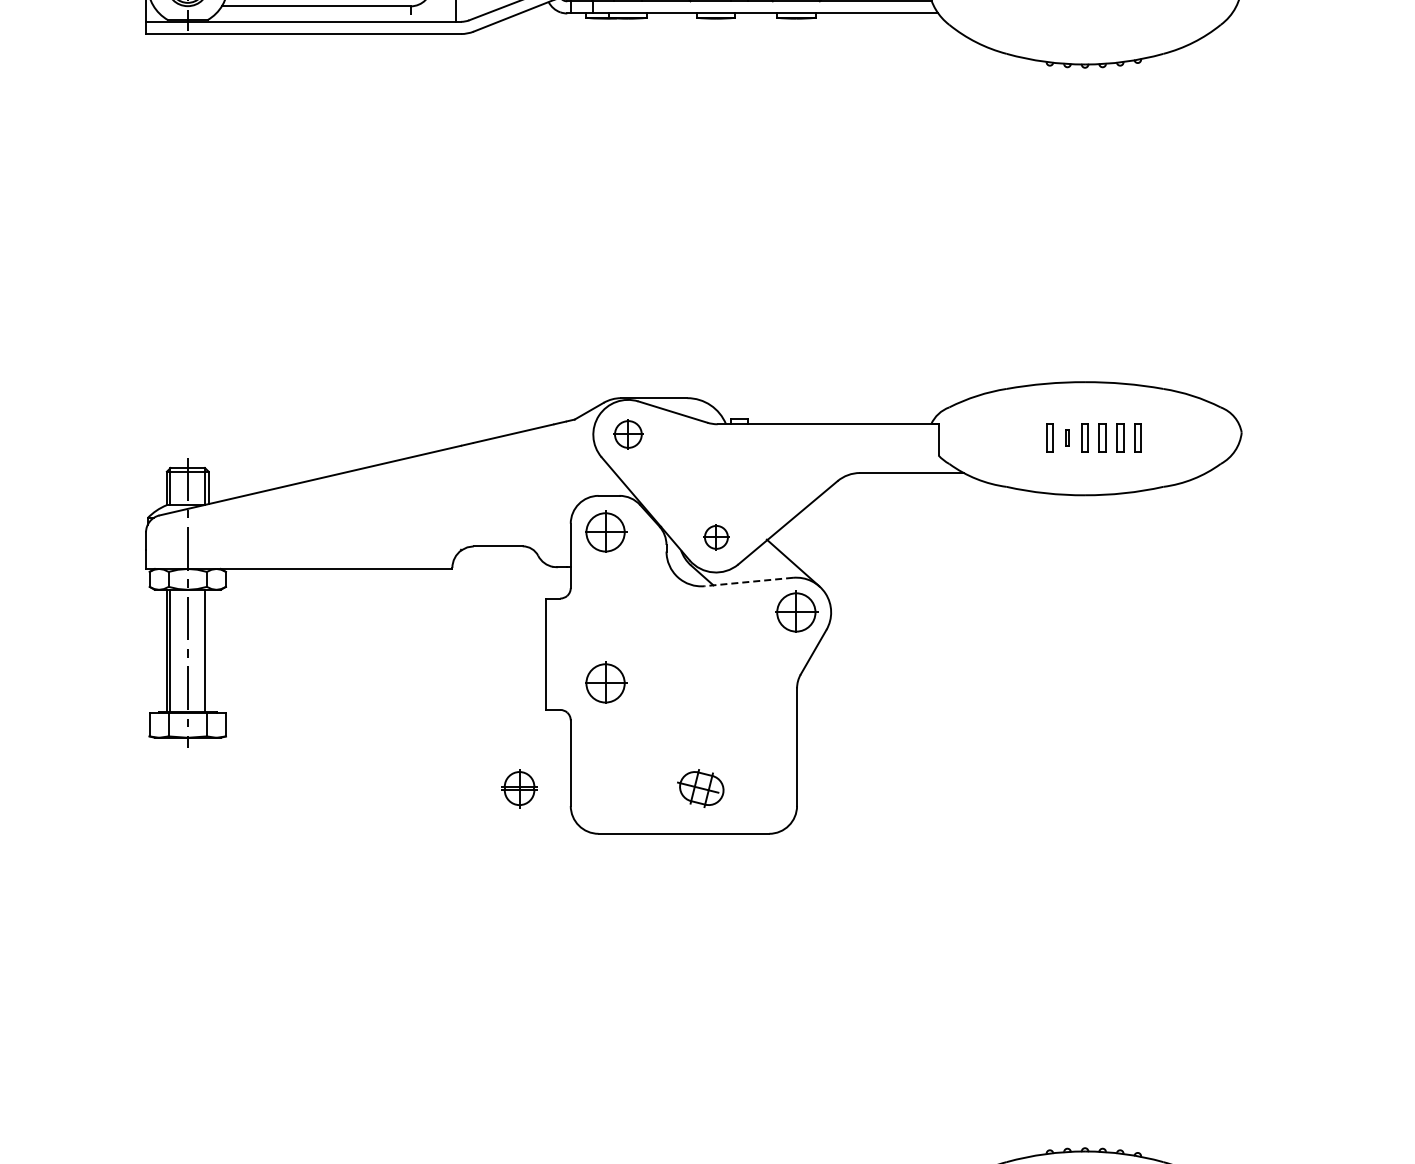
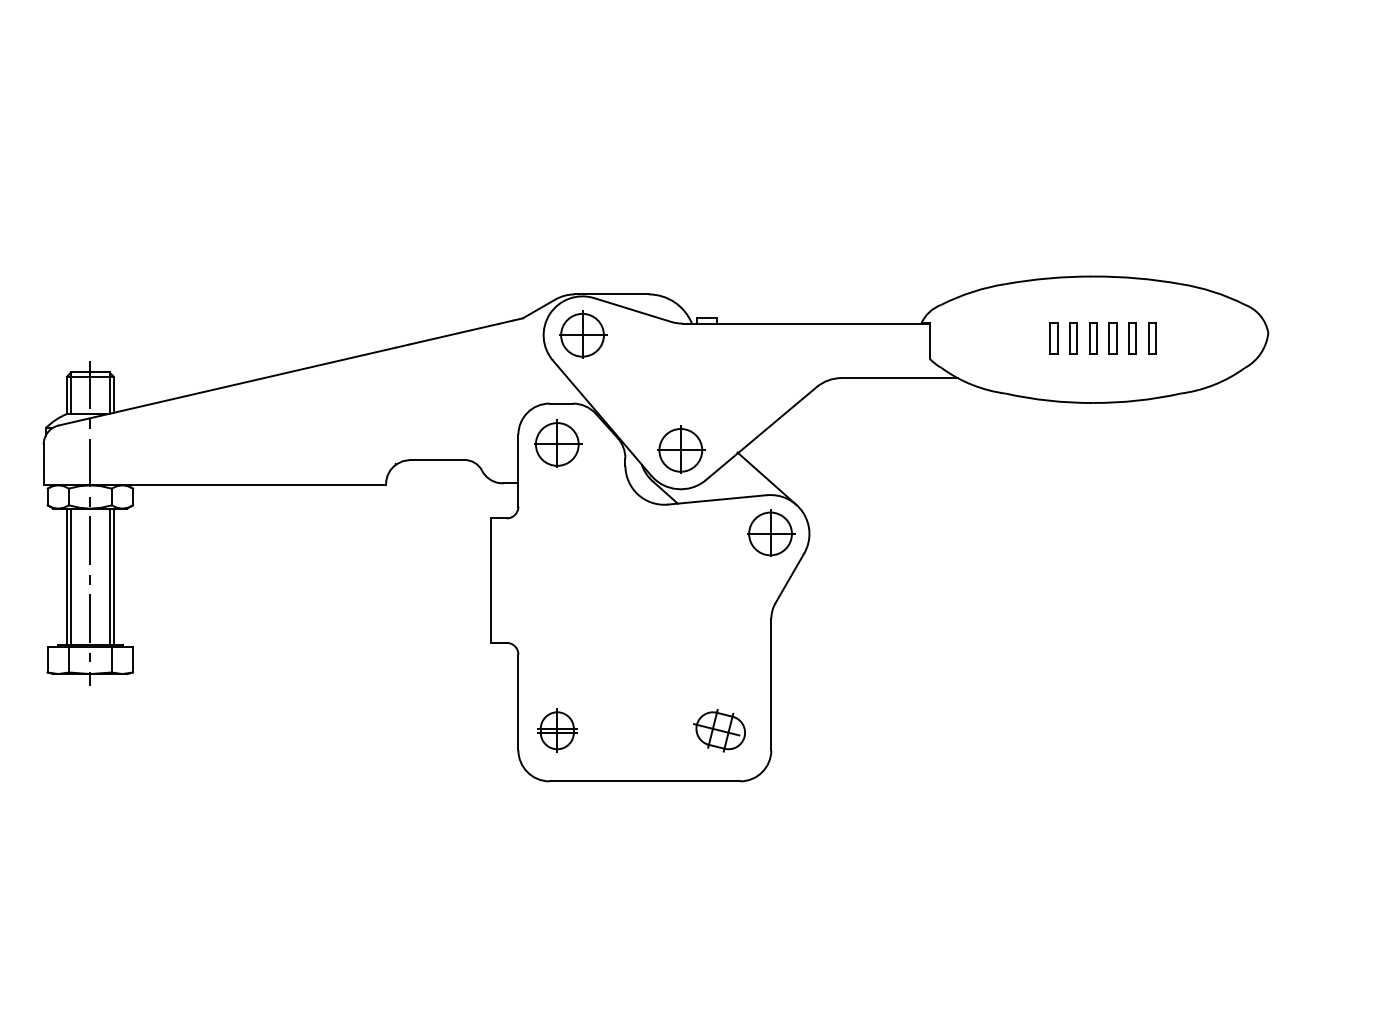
part: (628, 433) -> (582, 333), size x1.43
part: (1067, 437) -> (1073, 338), size x1.67
part: (716, 536) -> (681, 449), size x1.67
line: (748, 582) -> (717, 500), dashed -> solid
line: (208, 650) -> (113, 576), added
part: (606, 682) -> (558, 612), removed
part: (519, 788) -> (557, 730), moved
part: (700, 788) -> (719, 730), moved

